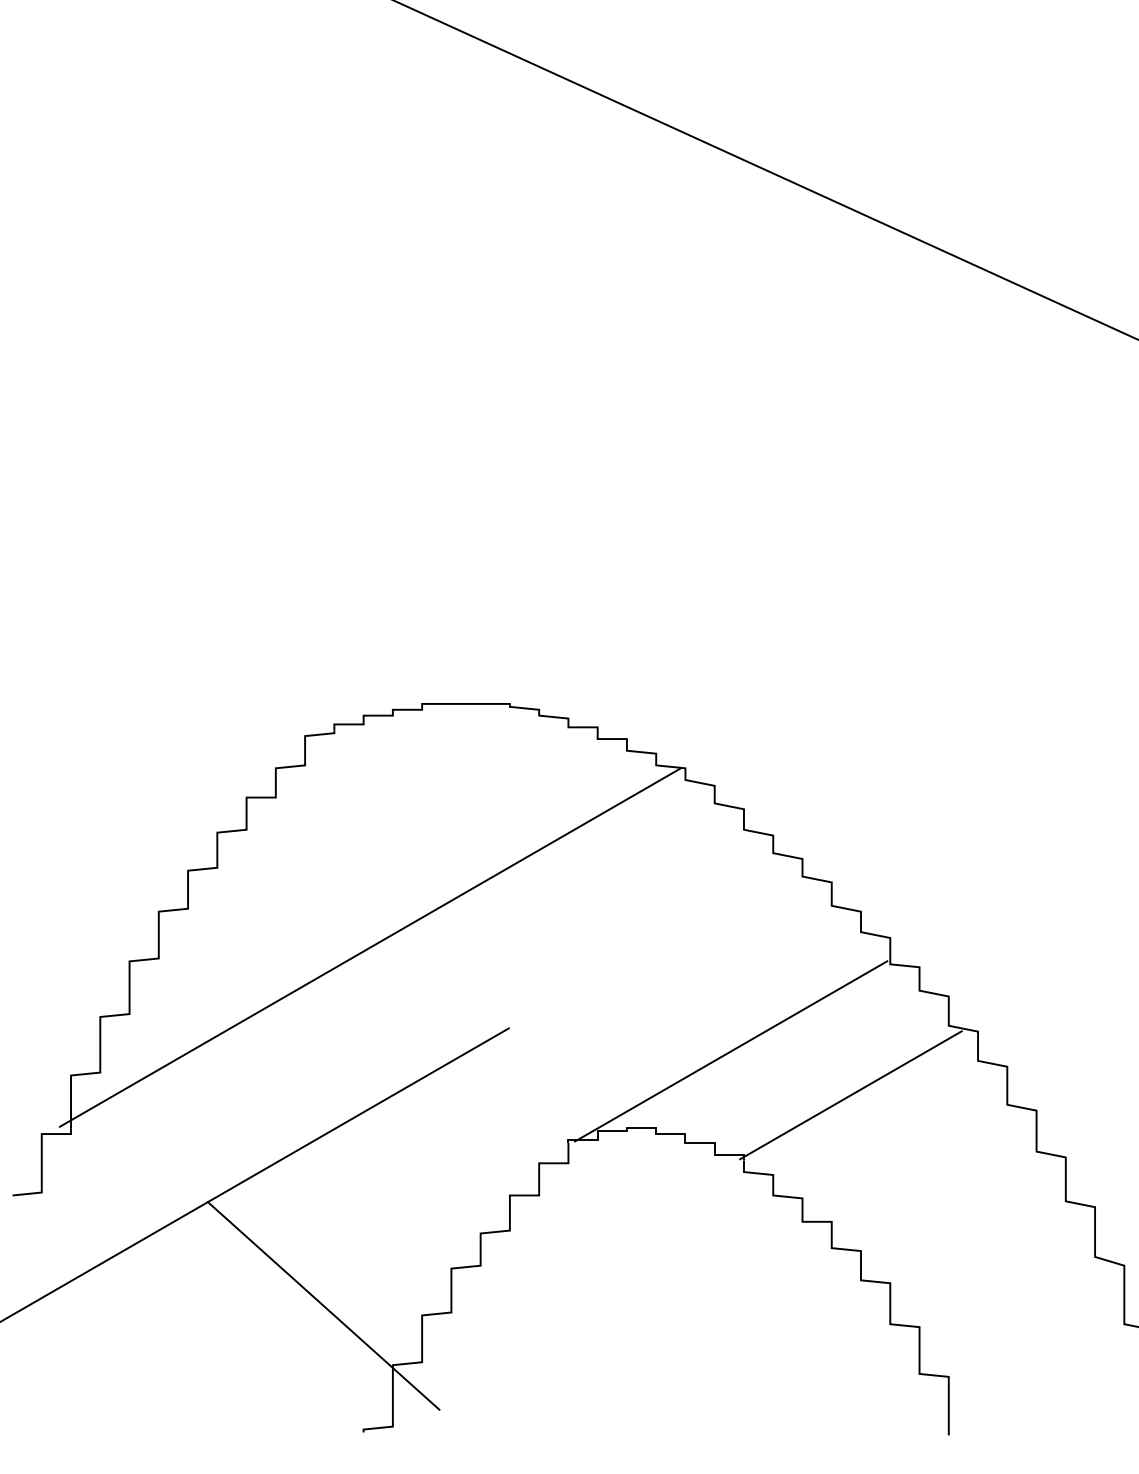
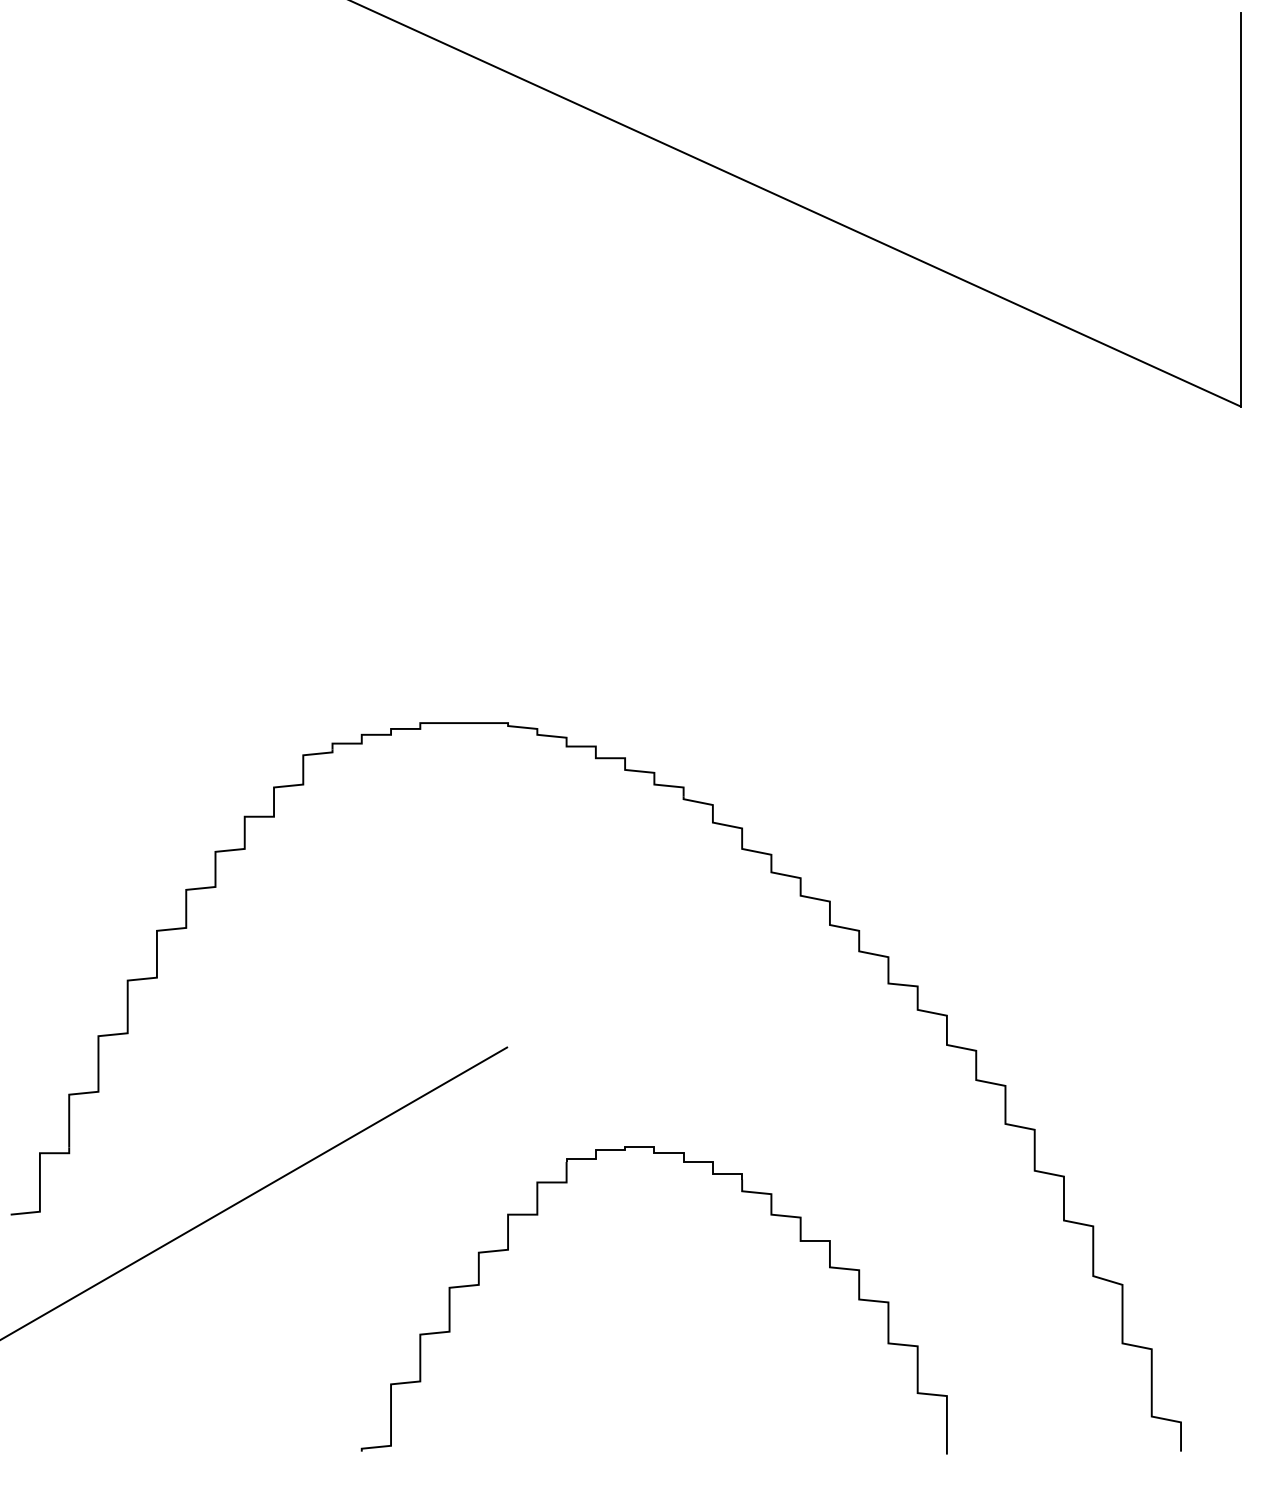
line: (370, 947) -> (368, 966), removed
line: (731, 1051) -> (729, 1070), removed
line: (850, 1095) -> (848, 1114), removed
line: (323, 1305) -> (321, 1324), removed

